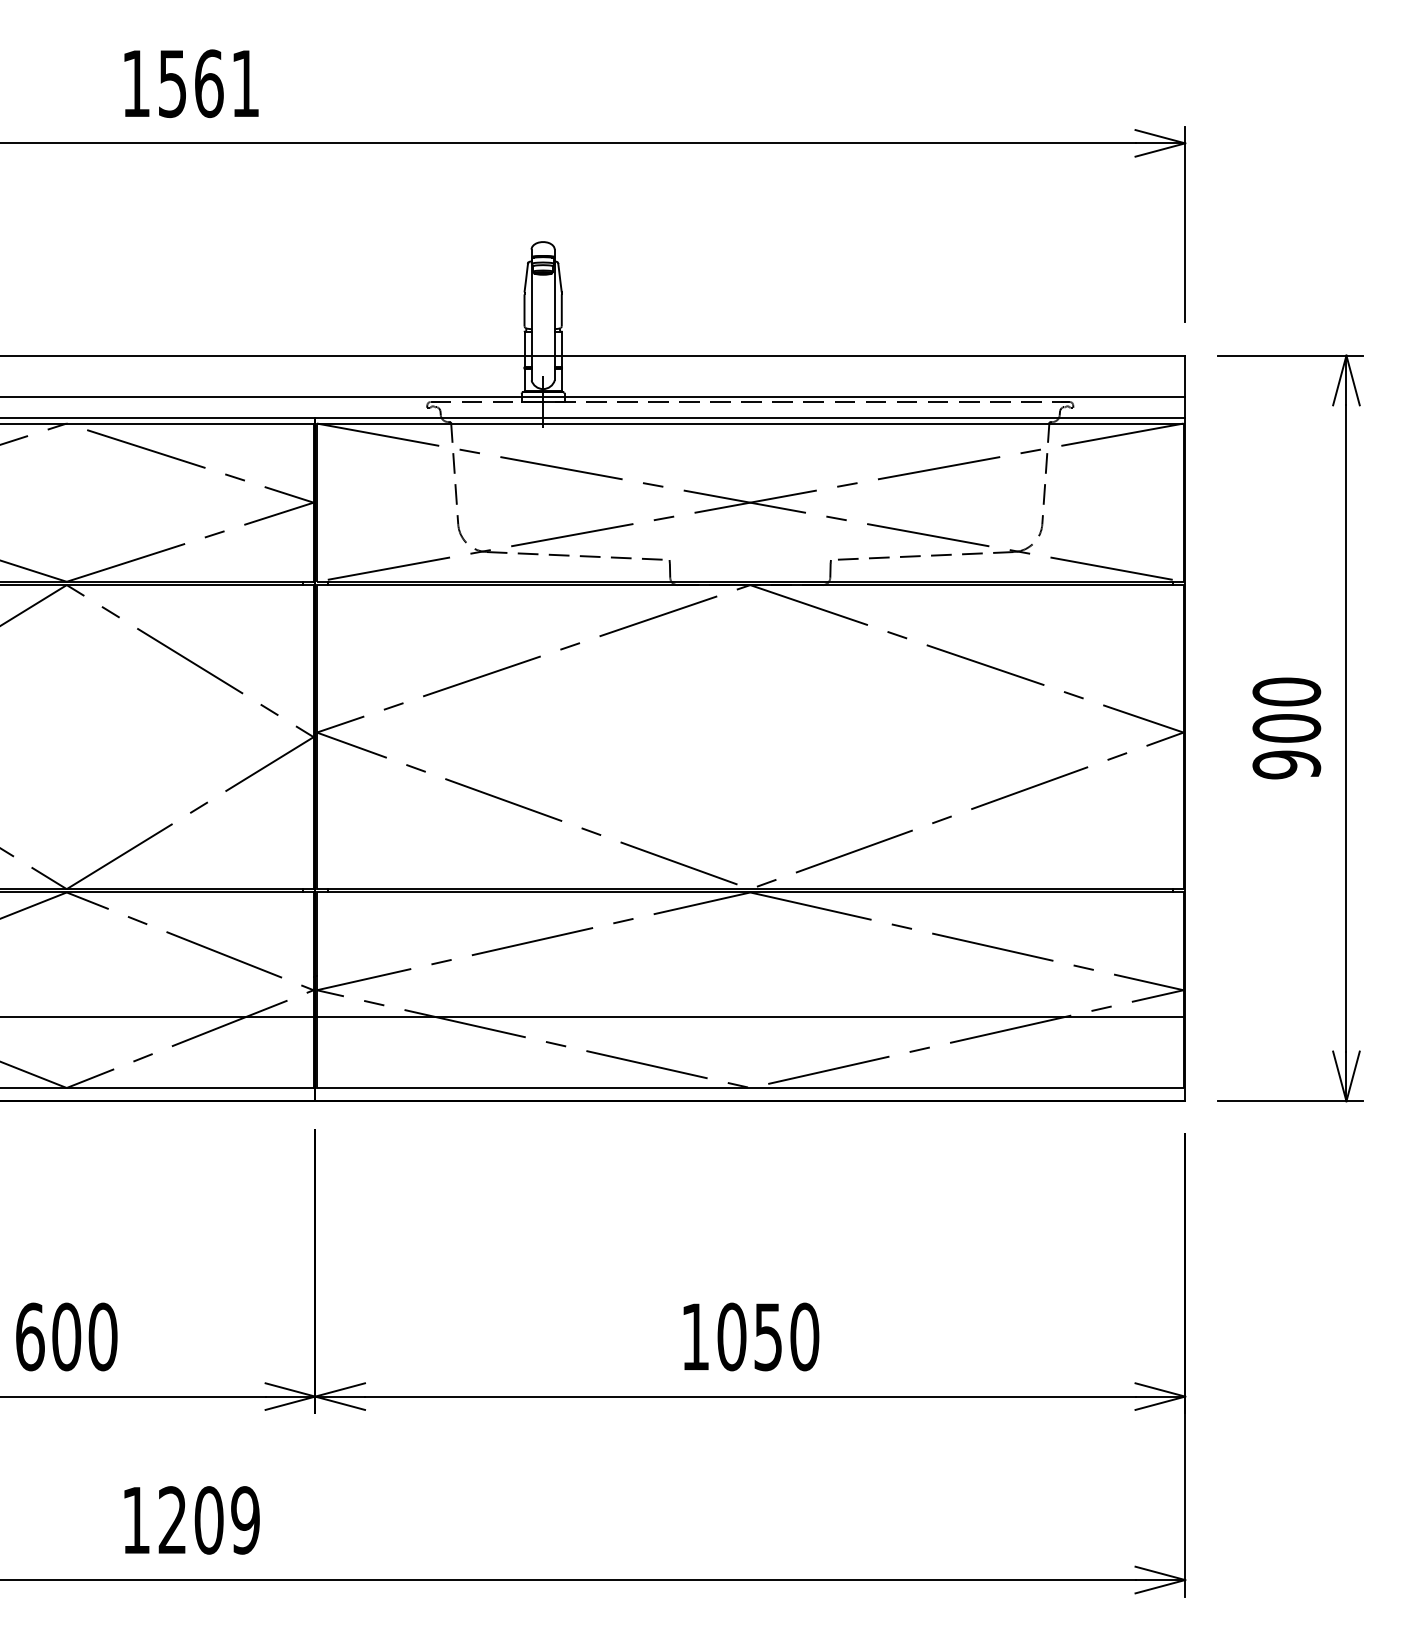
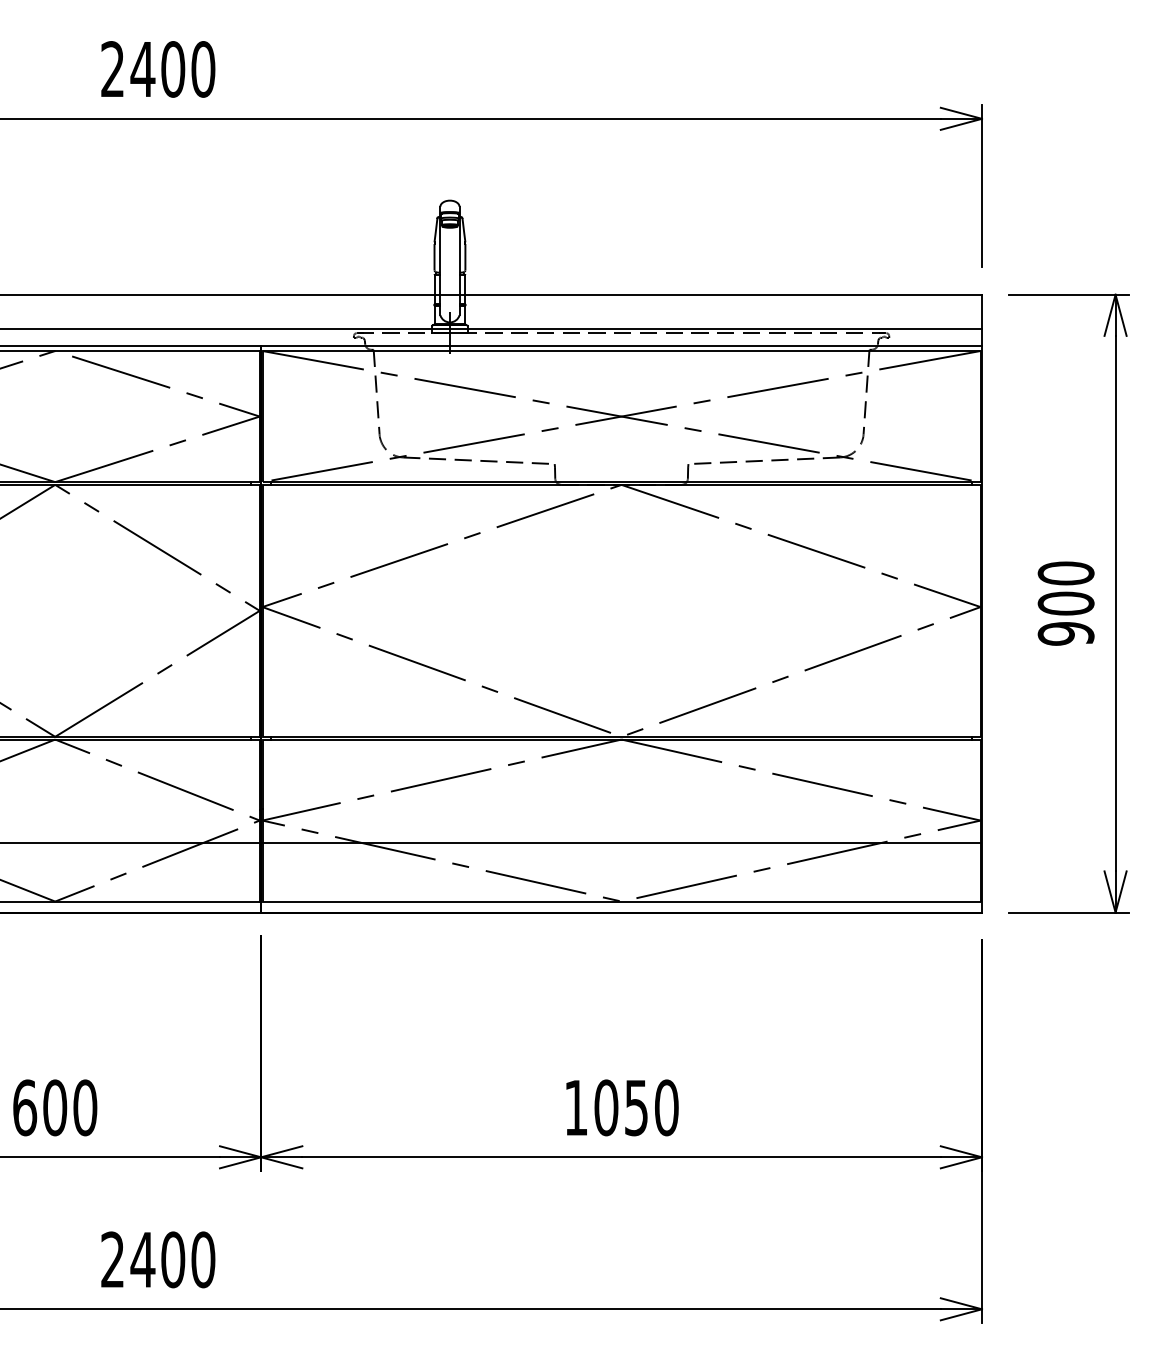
text: (190, 83) -> (157, 69), 1561 -> 2400
text: (190, 1520) -> (157, 1259), 1209 -> 2400

